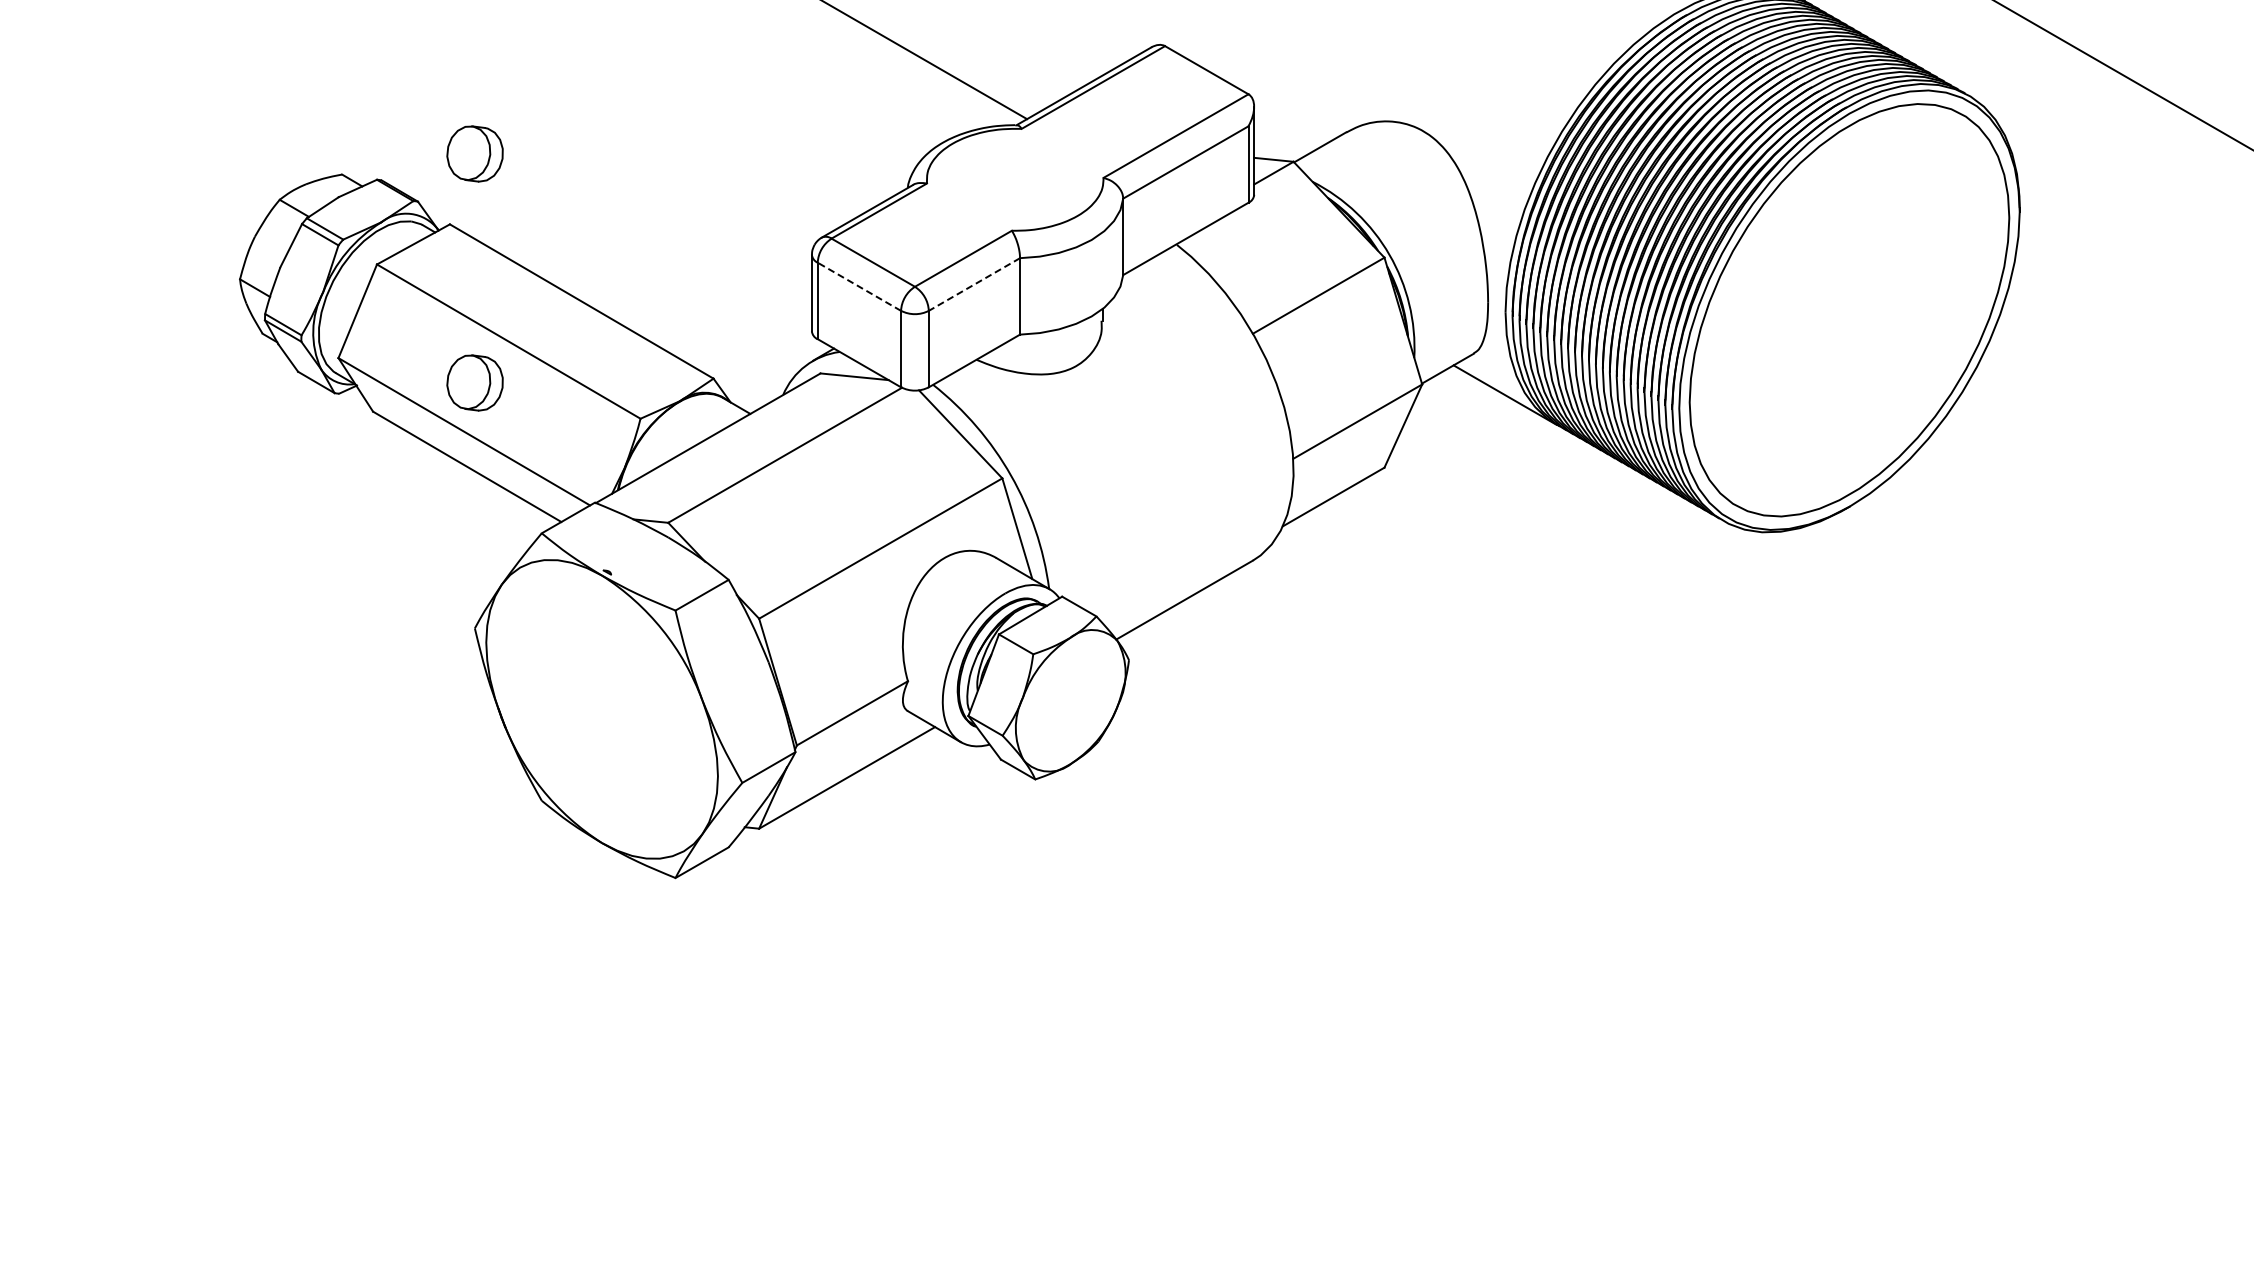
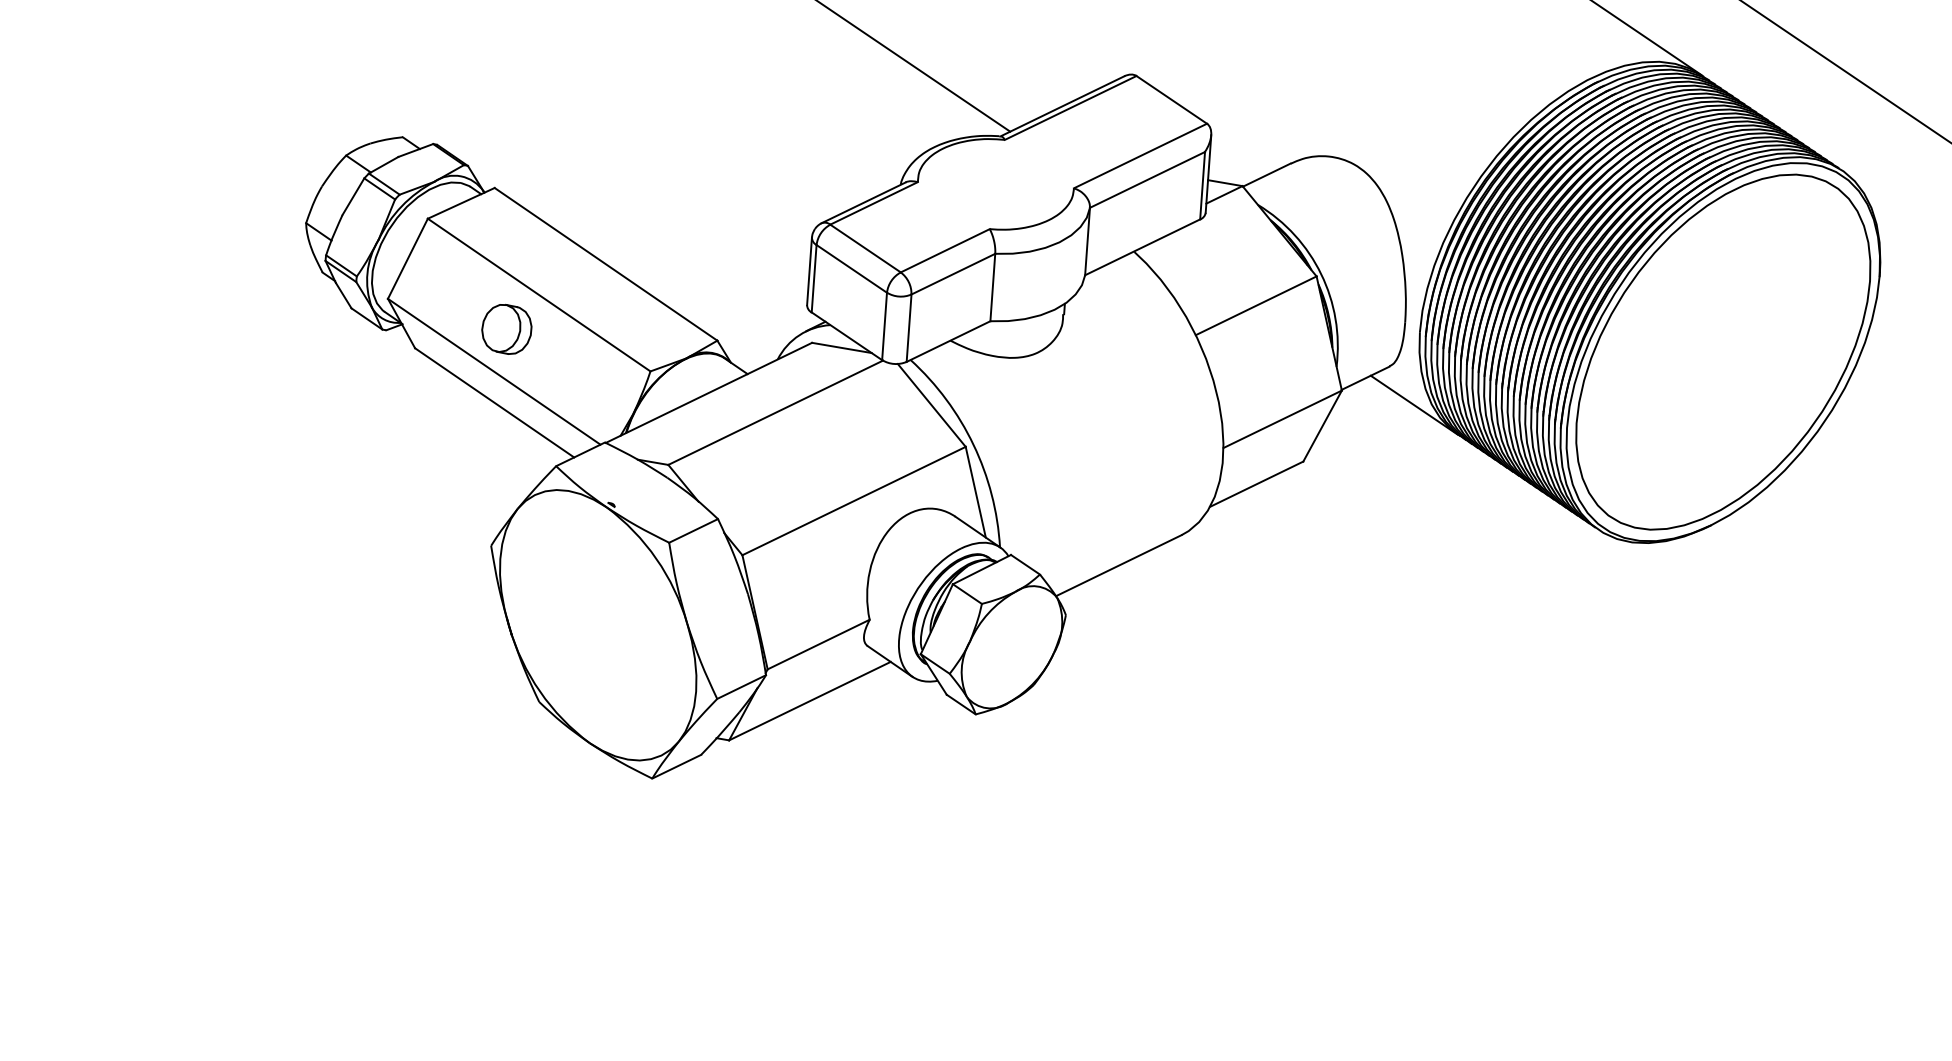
part: (474, 153) -> (520, 127), removed
line: (974, 284) -> (953, 274), dashed -> solid
line: (858, 286) -> (851, 268), dashed -> solid

